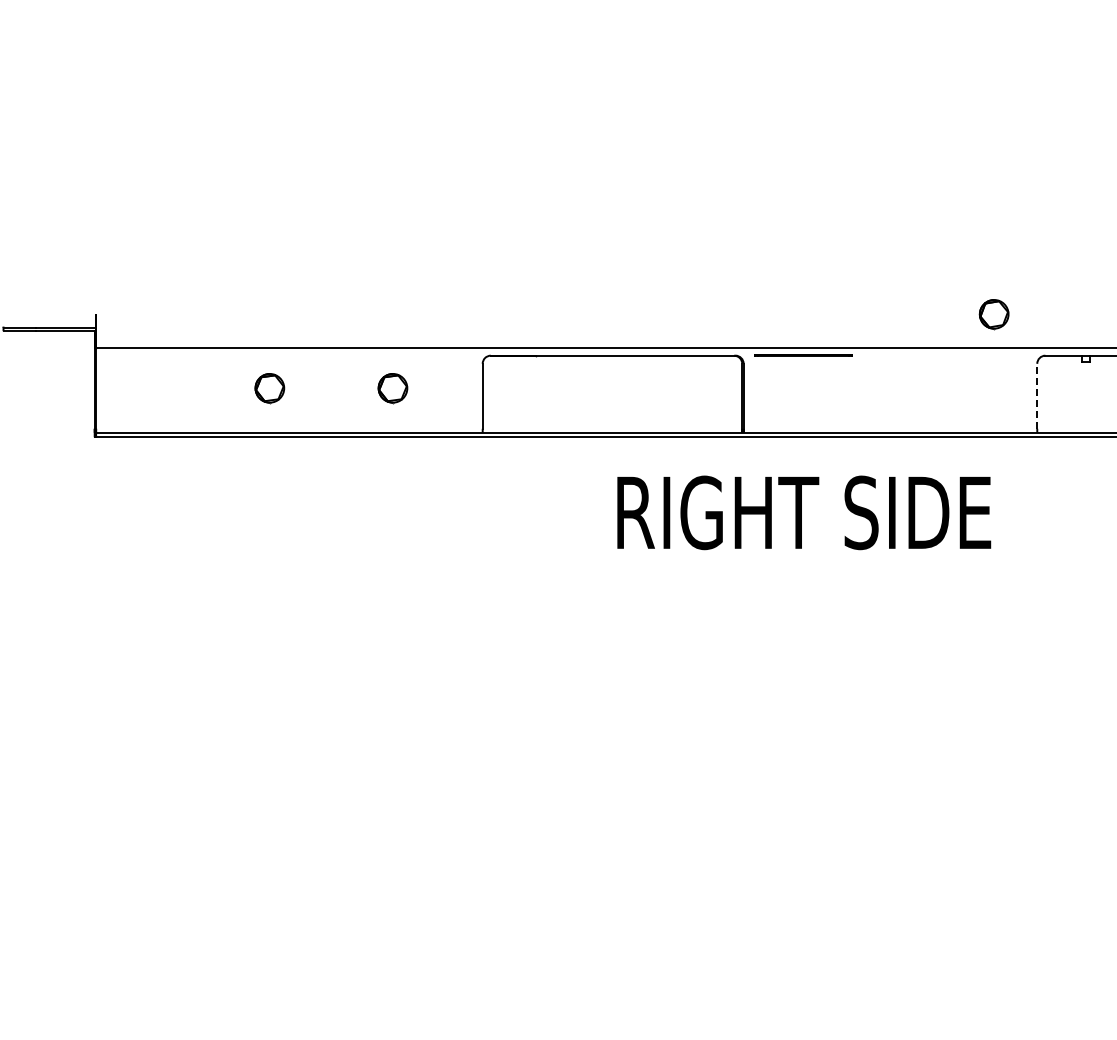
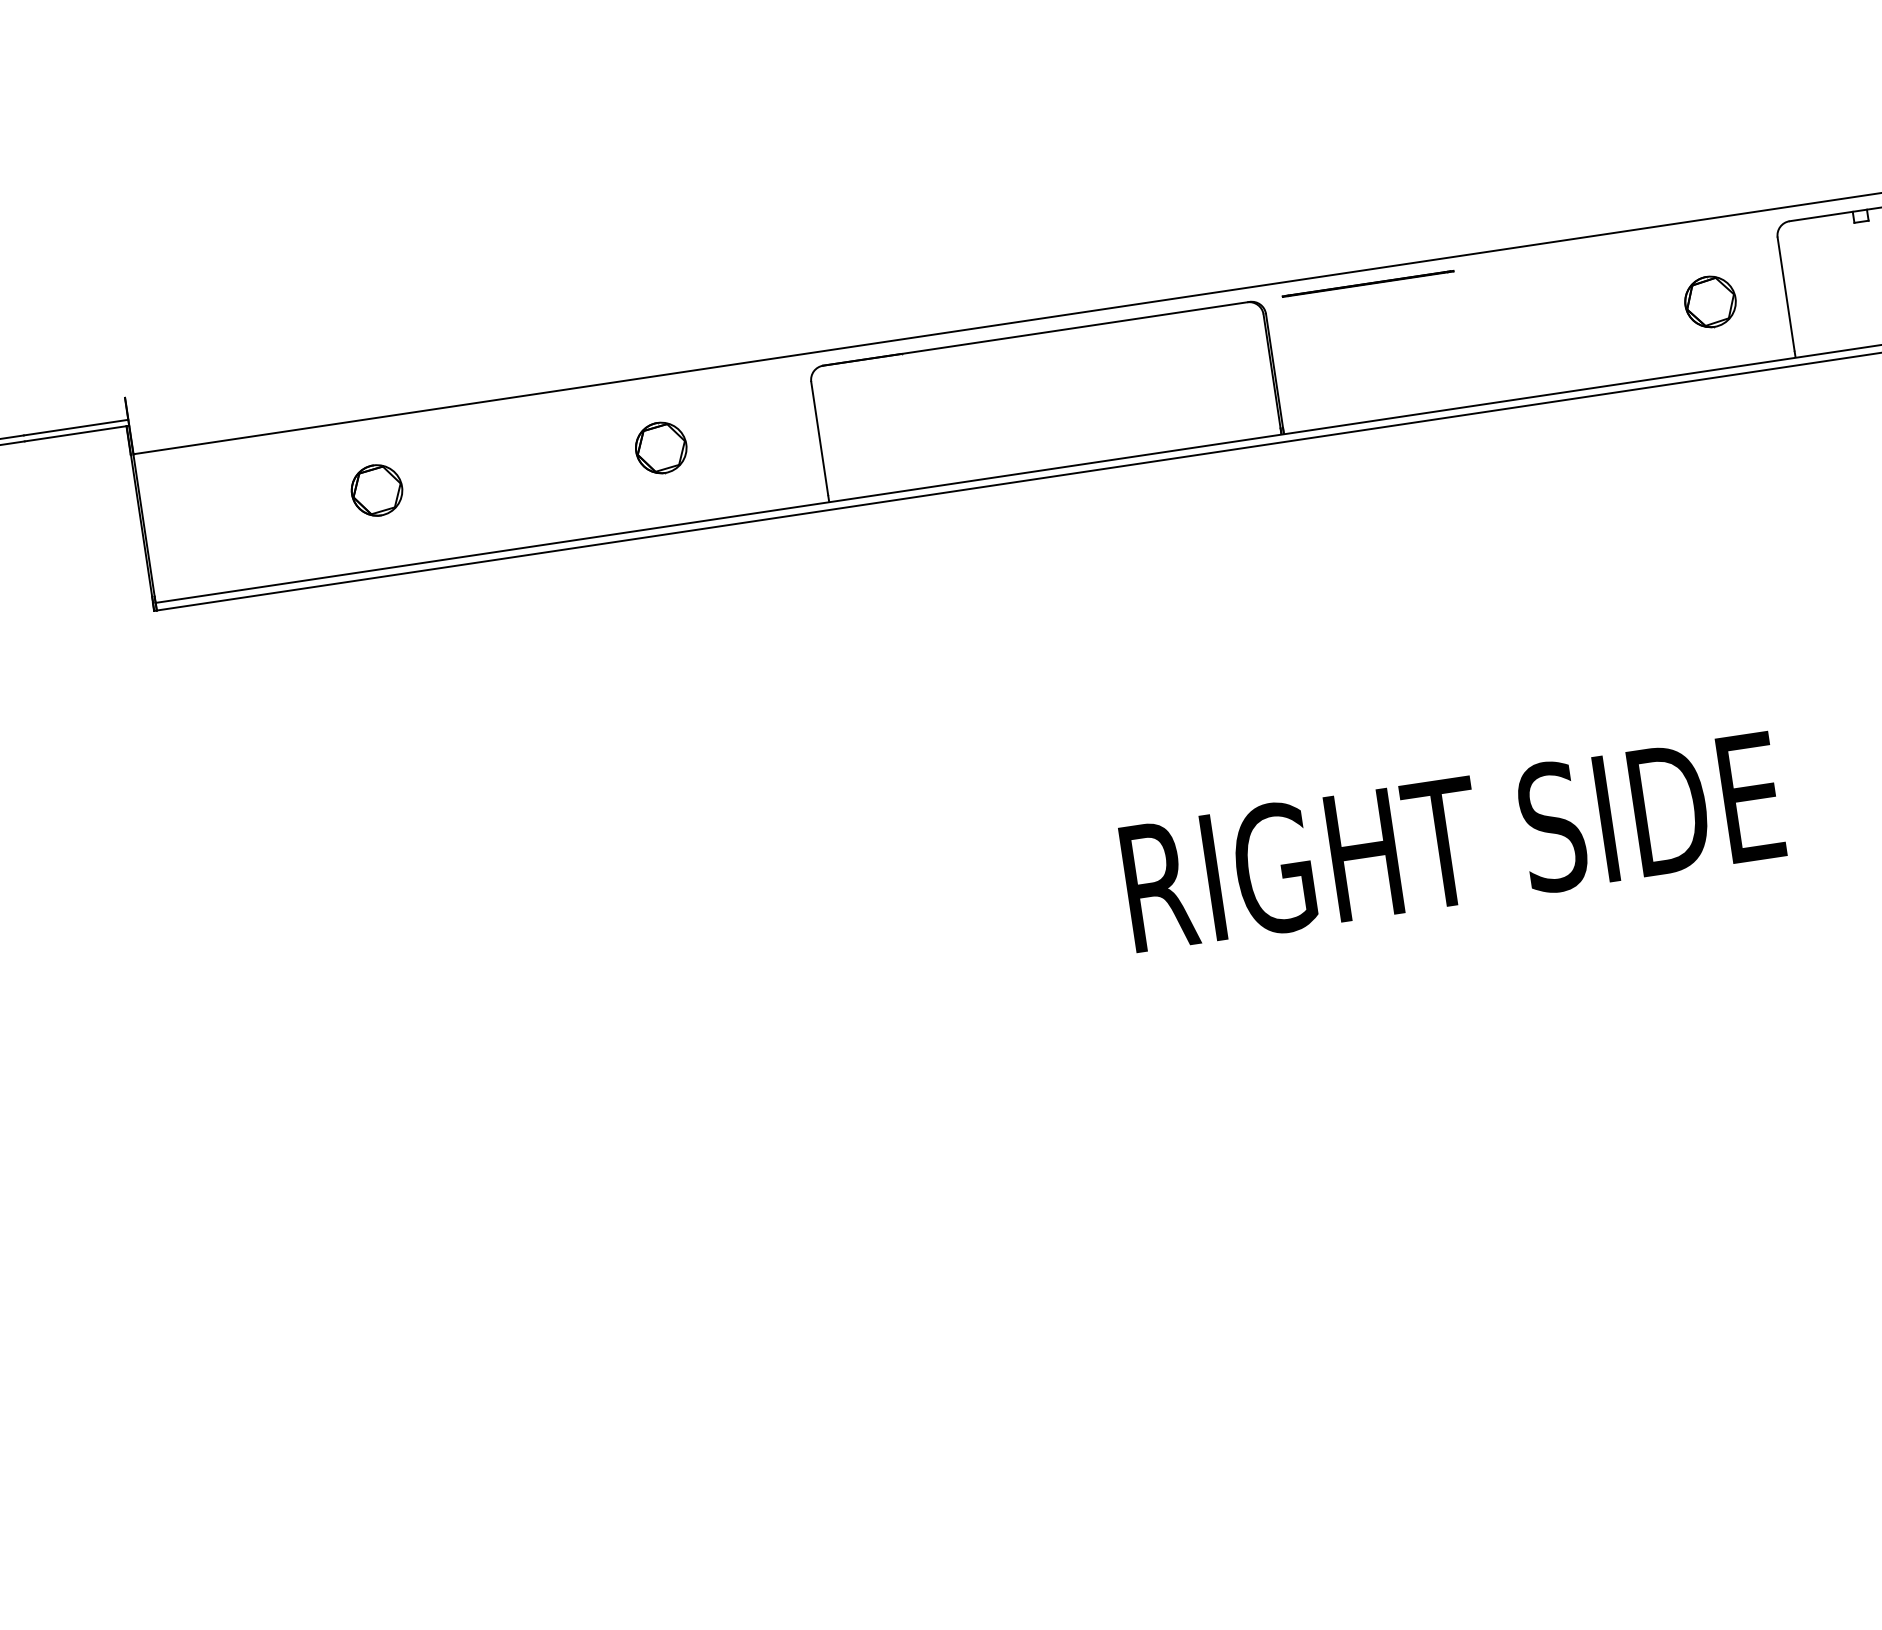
part: (993, 314) -> (1709, 302), moved
part: (269, 388) -> (376, 490), moved
line: (1037, 395) -> (1786, 292), dashed -> solid
text: (804, 512) -> (1453, 841), moved

